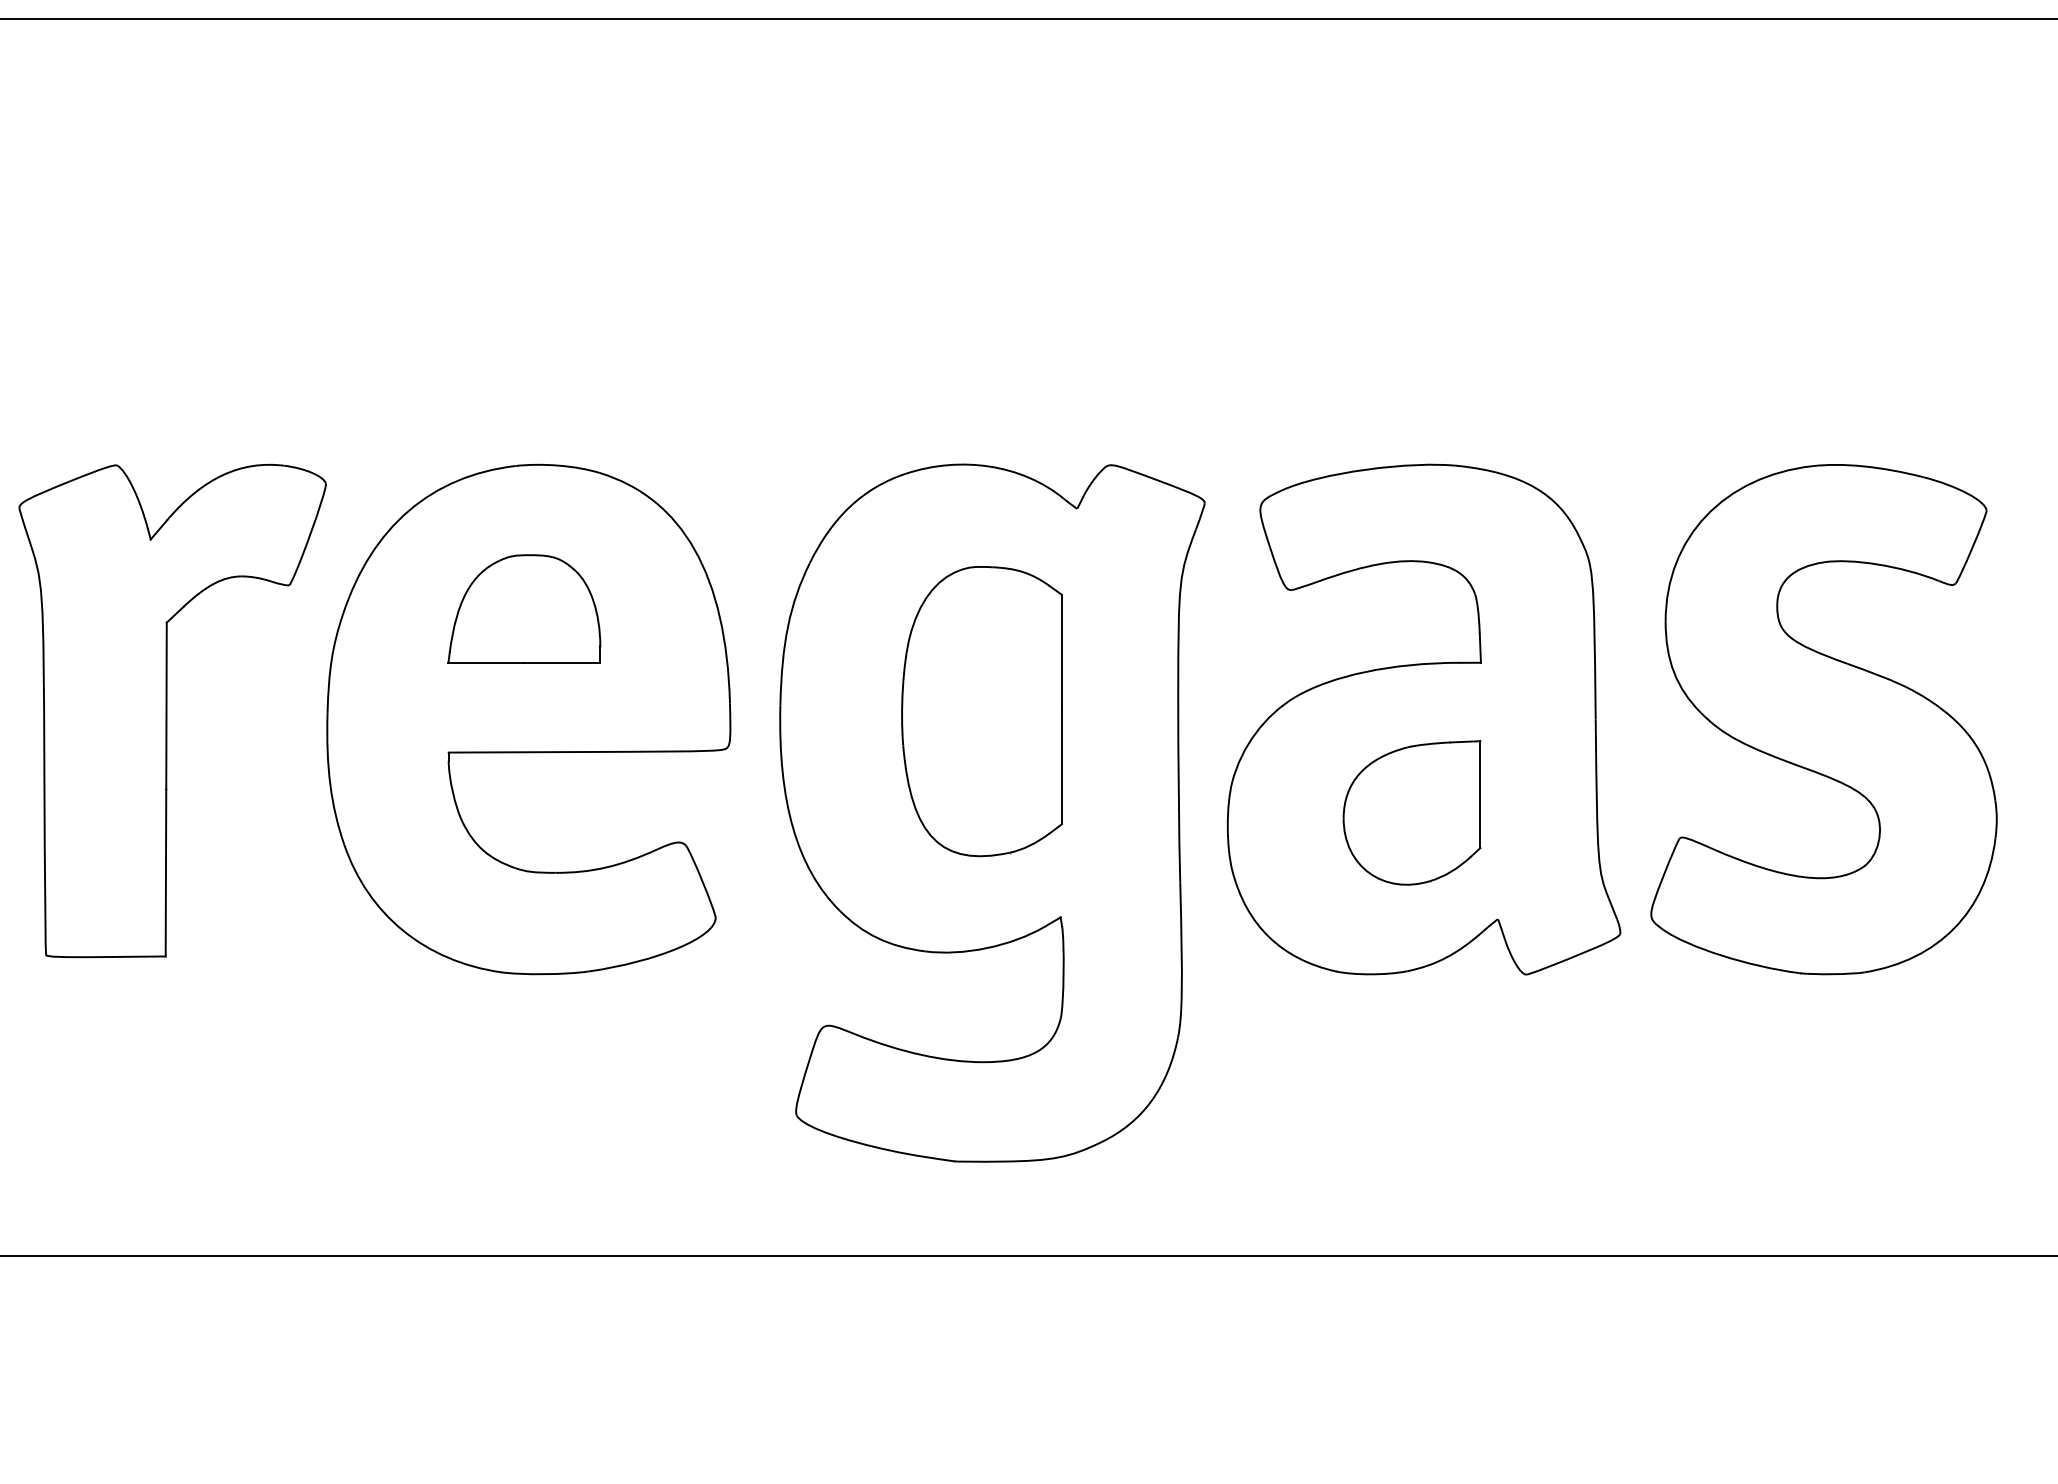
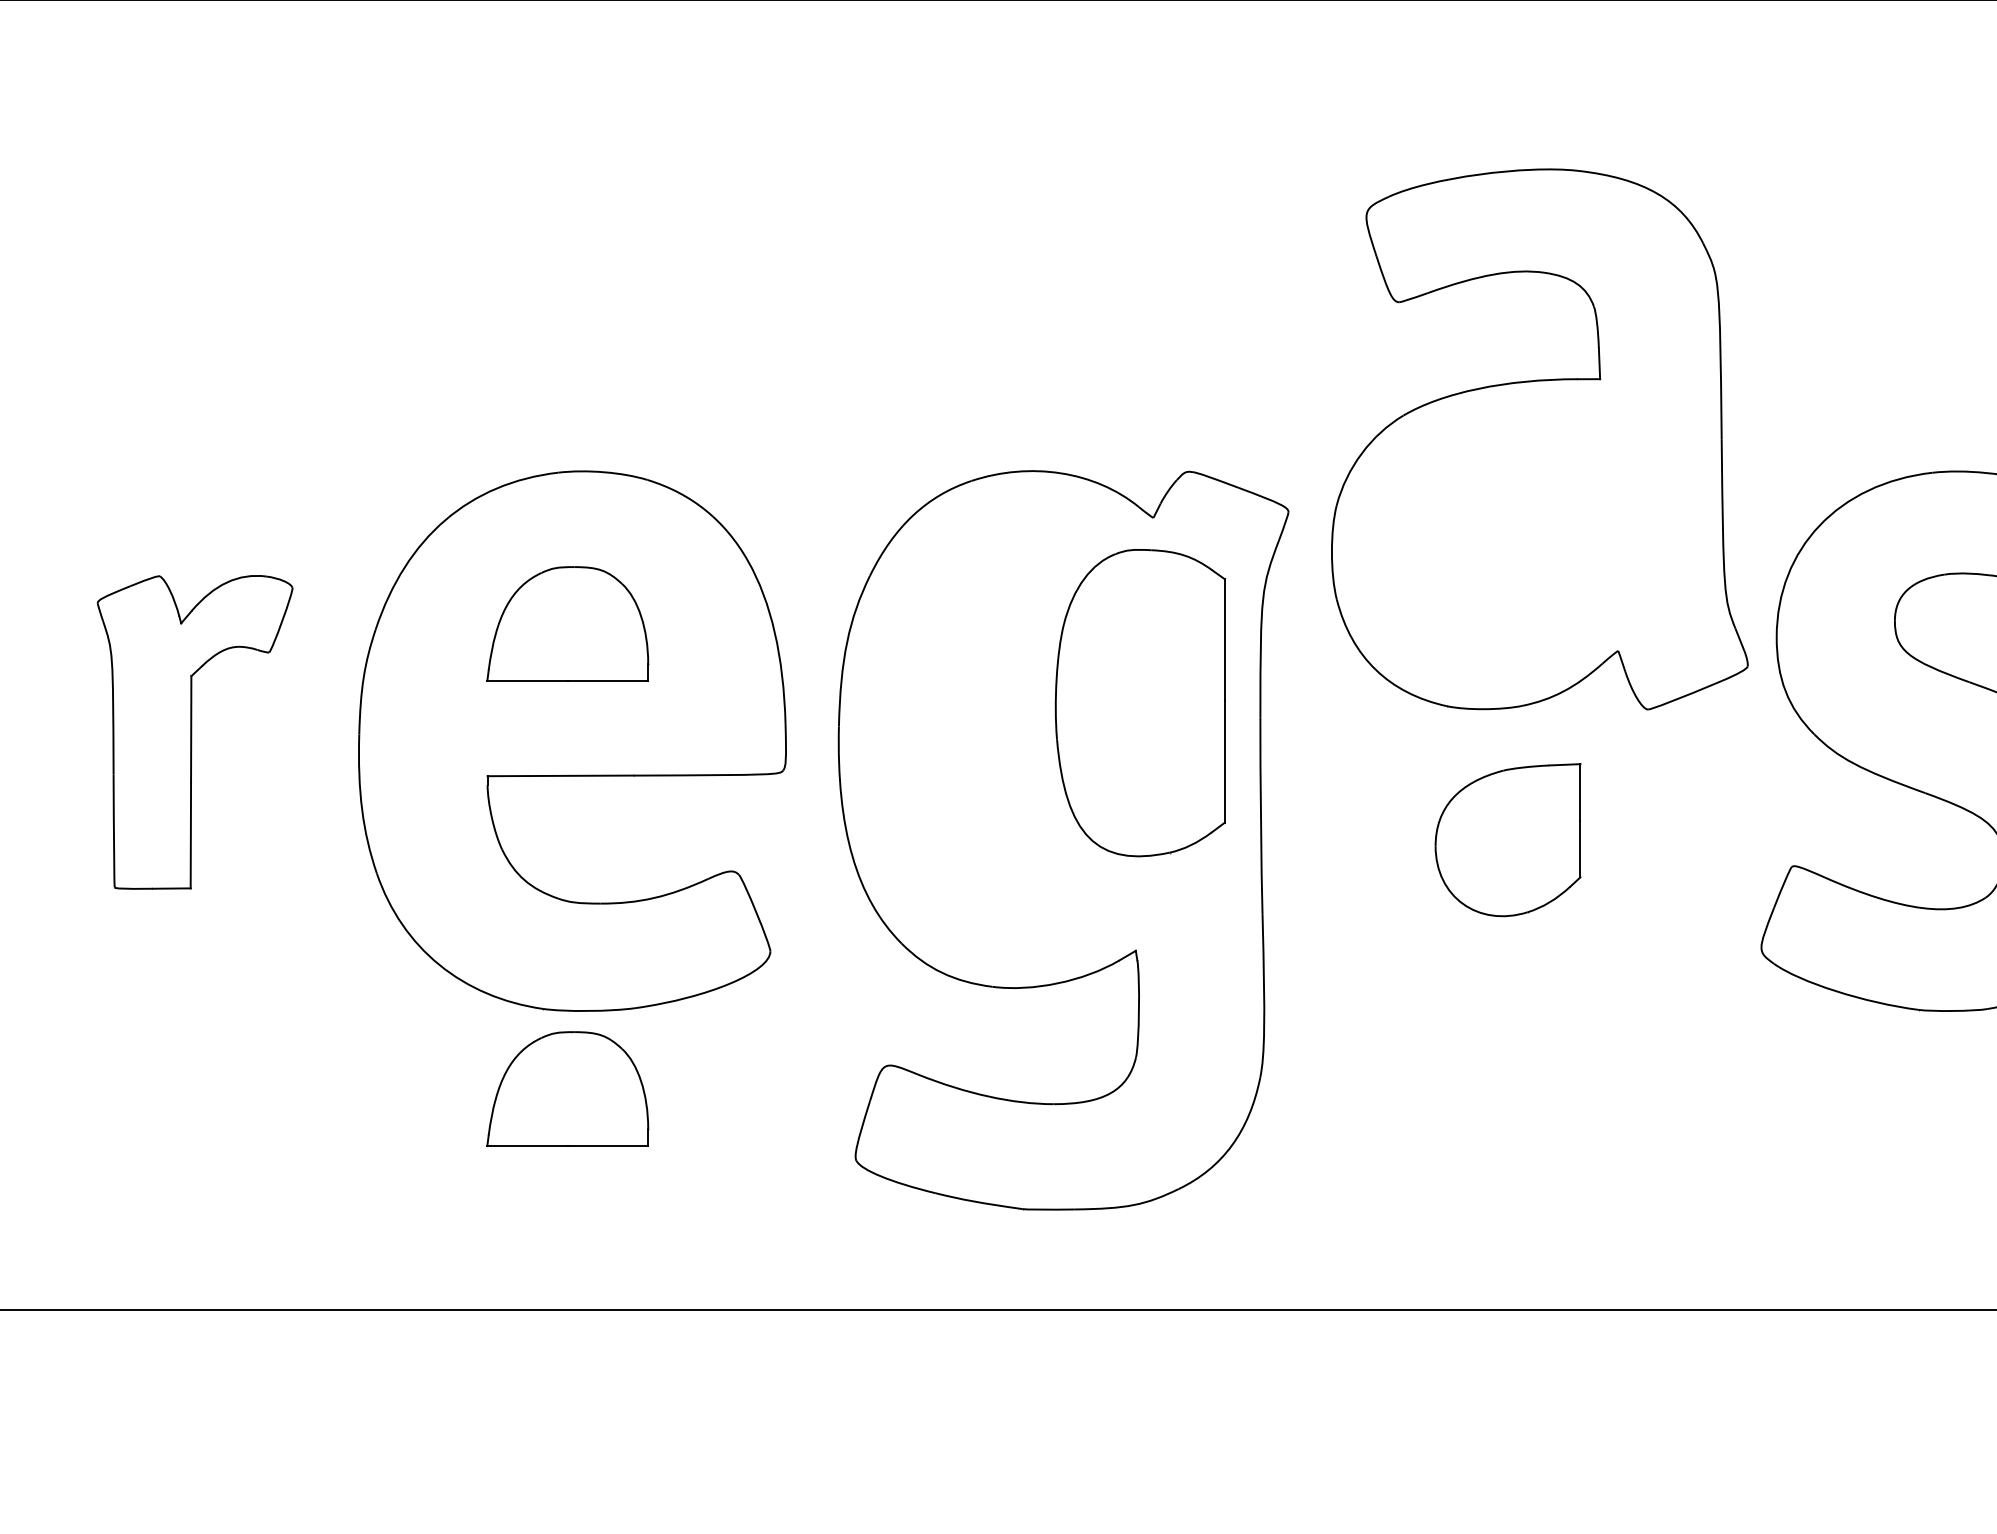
part: (172, 711) -> (195, 732), size x0.6
part: (981, 711) -> (1139, 703), moved
part: (1423, 719) -> (1539, 439), moved
part: (524, 1047) -> (567, 1088), added

